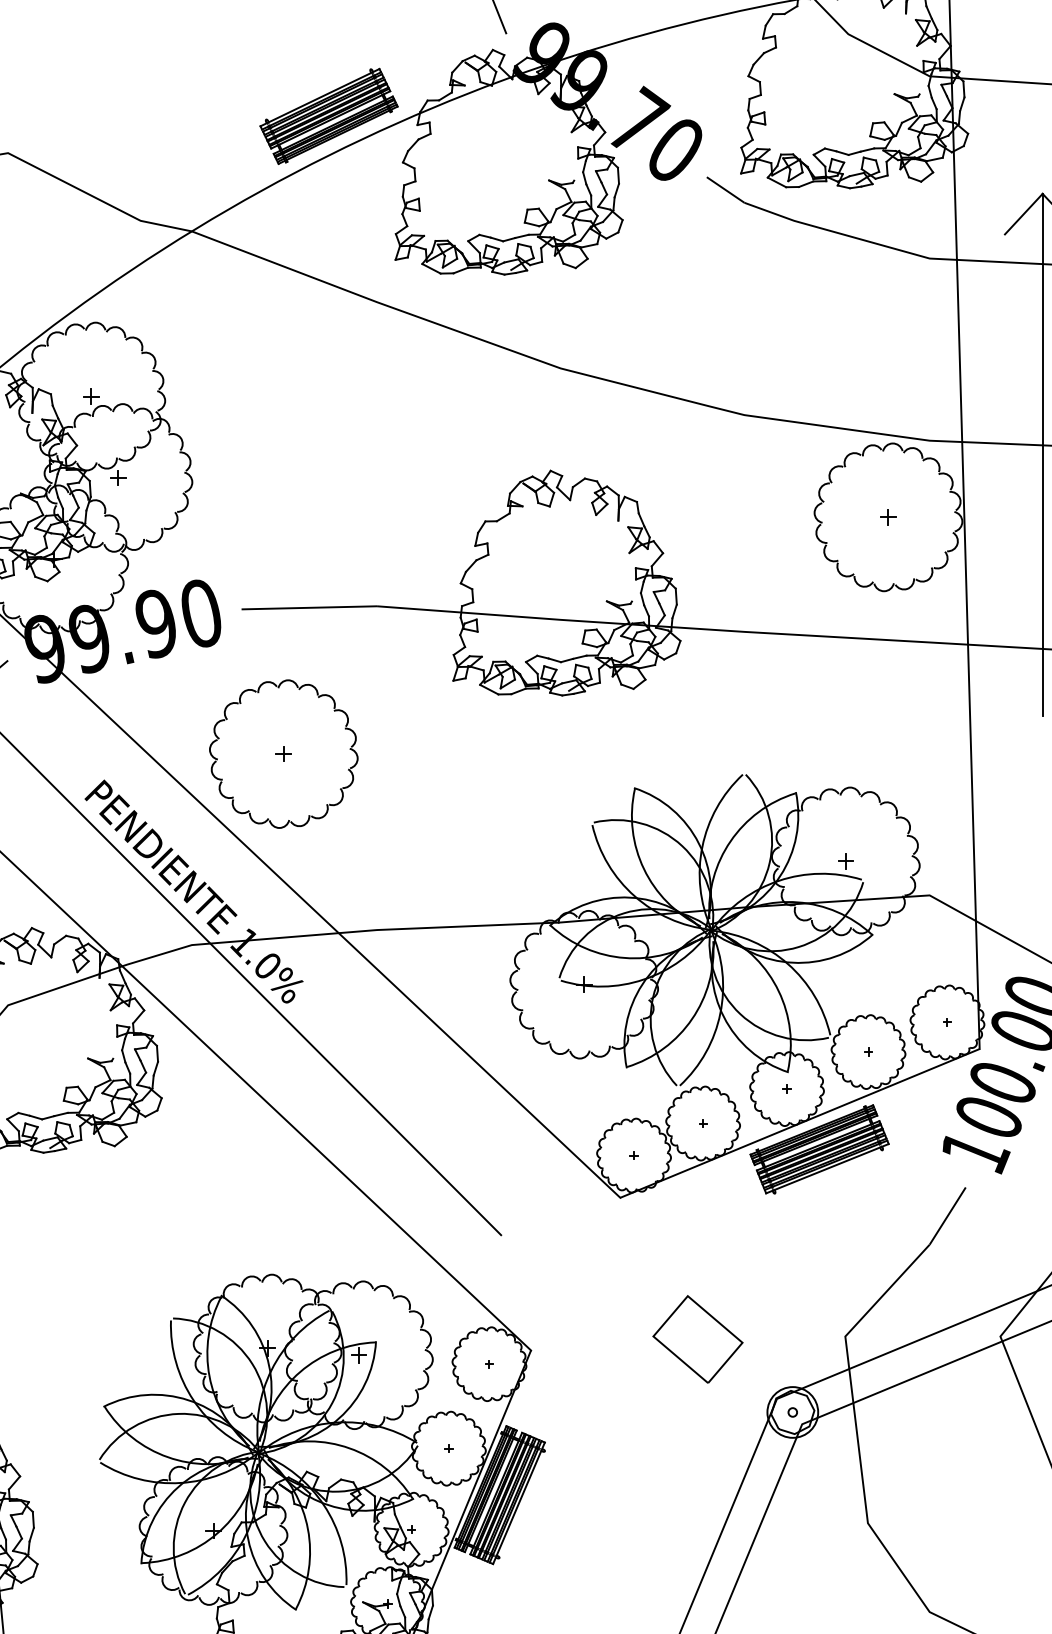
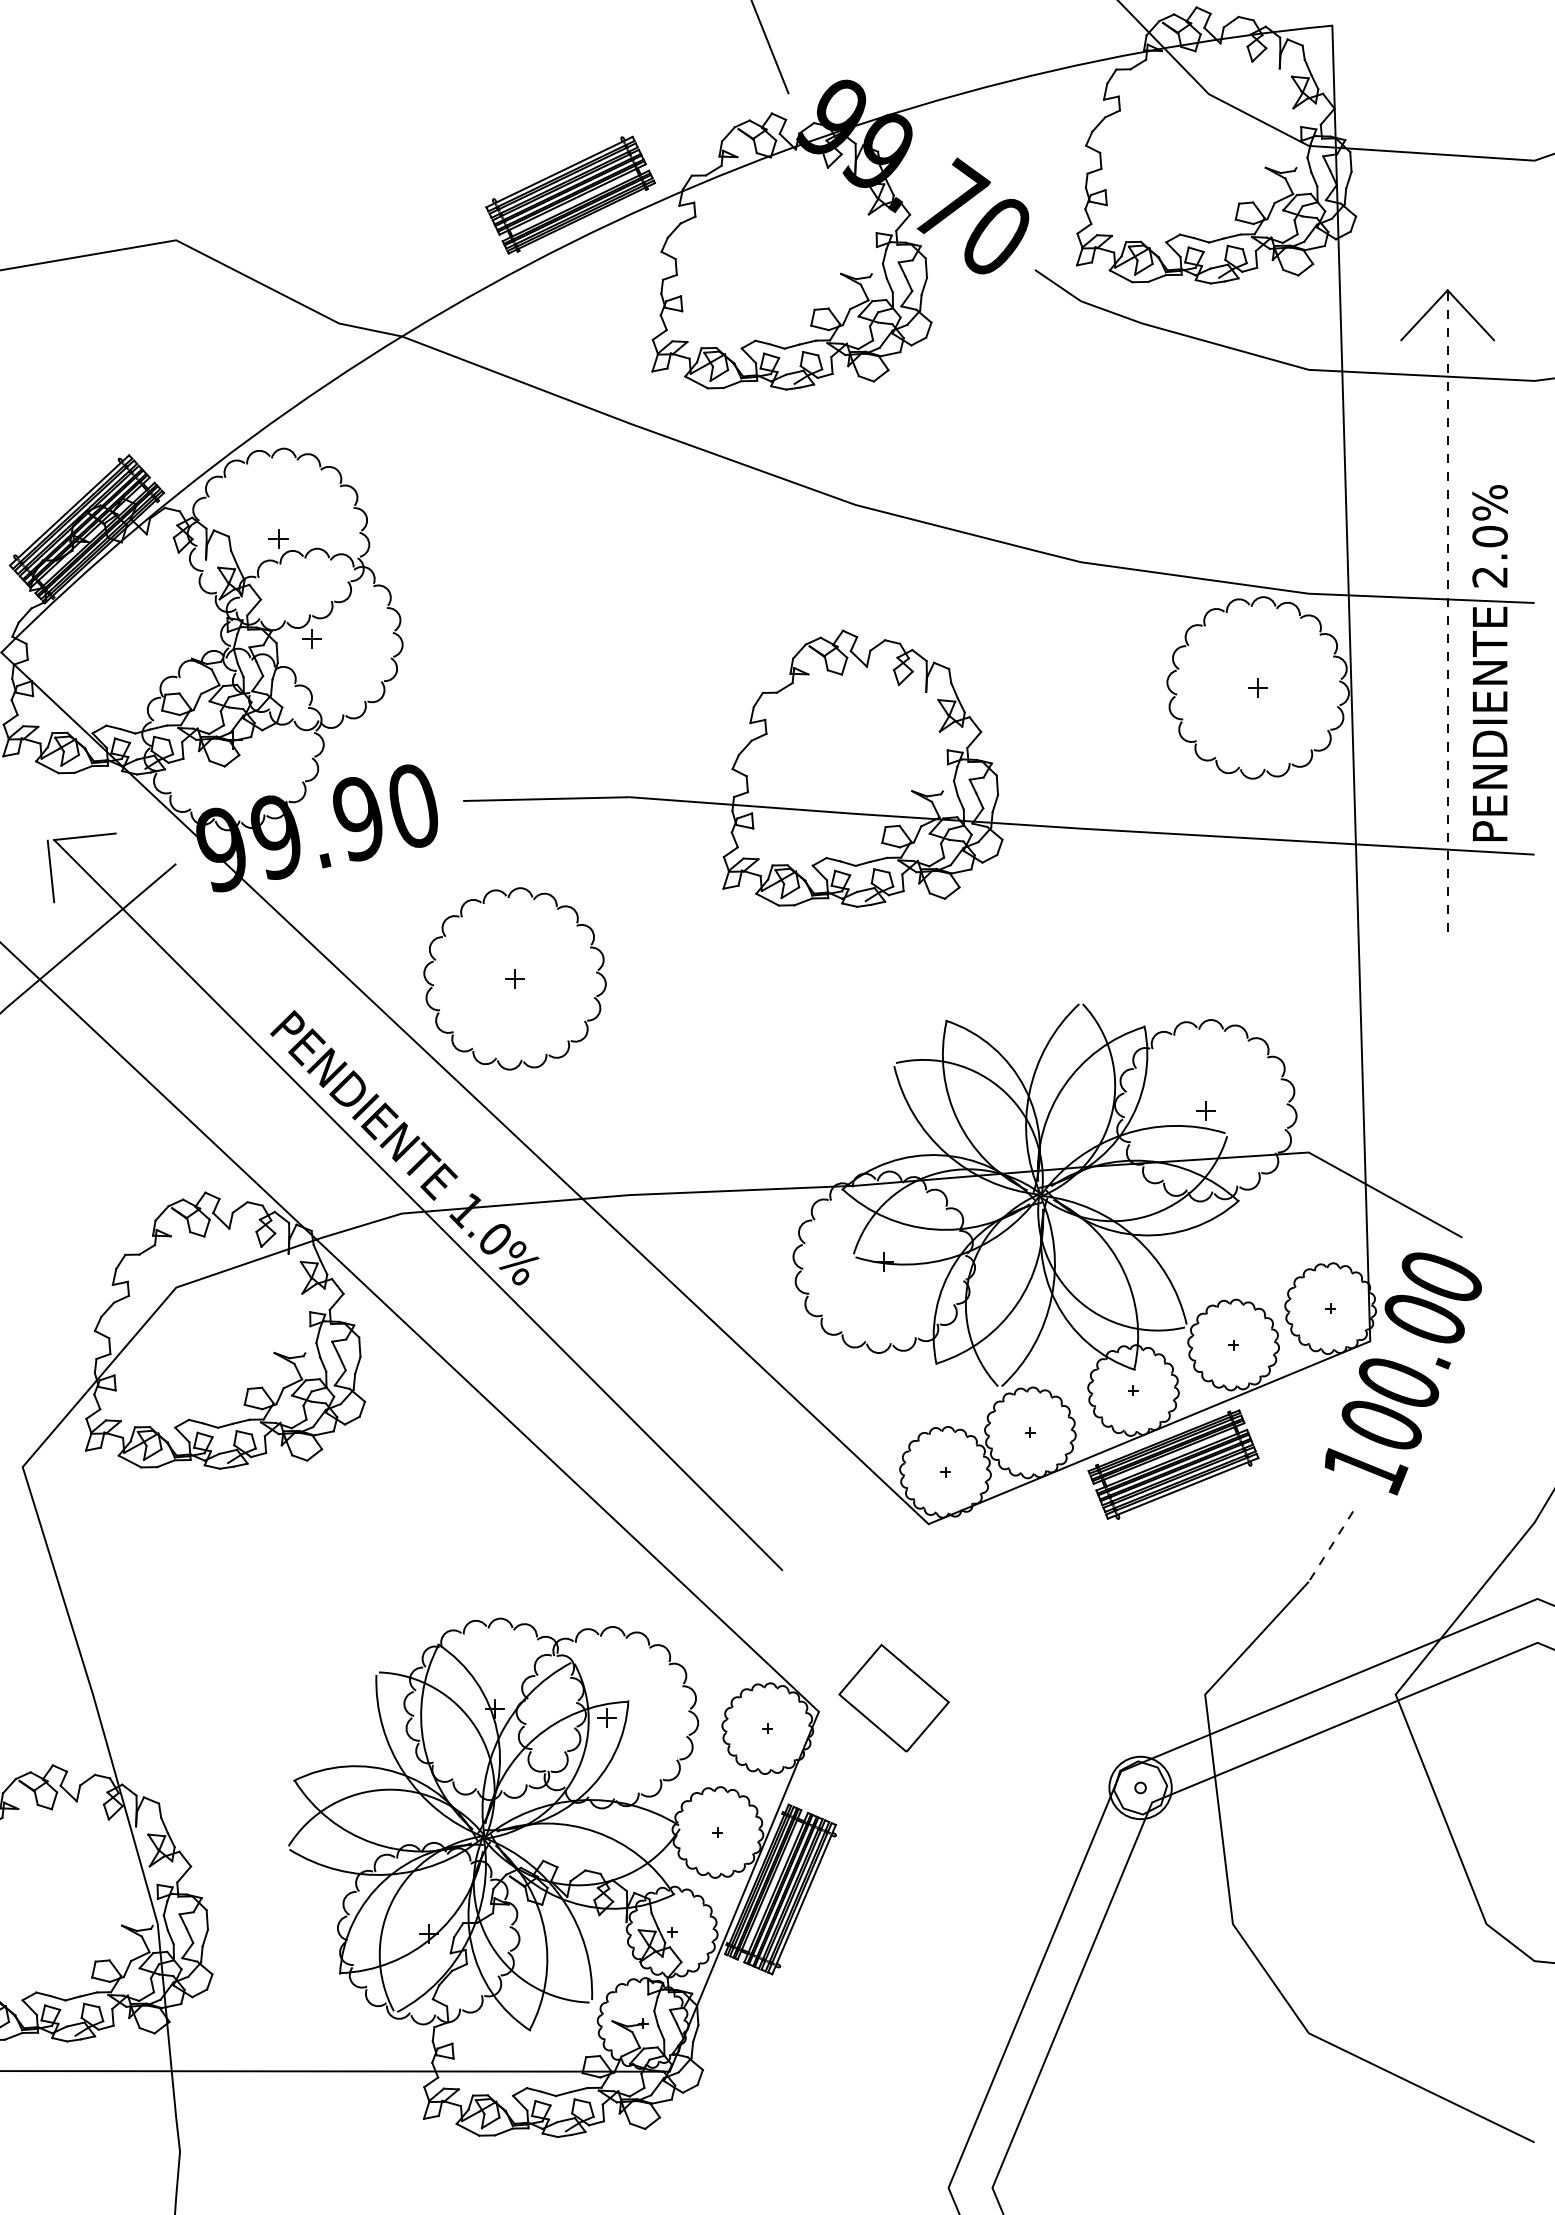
line: (1042, 455) -> (1447, 611), solid -> dashed
line: (948, 1215) -> (1331, 1546), solid -> dashed
part: (697, 1338) -> (893, 1697), moved

